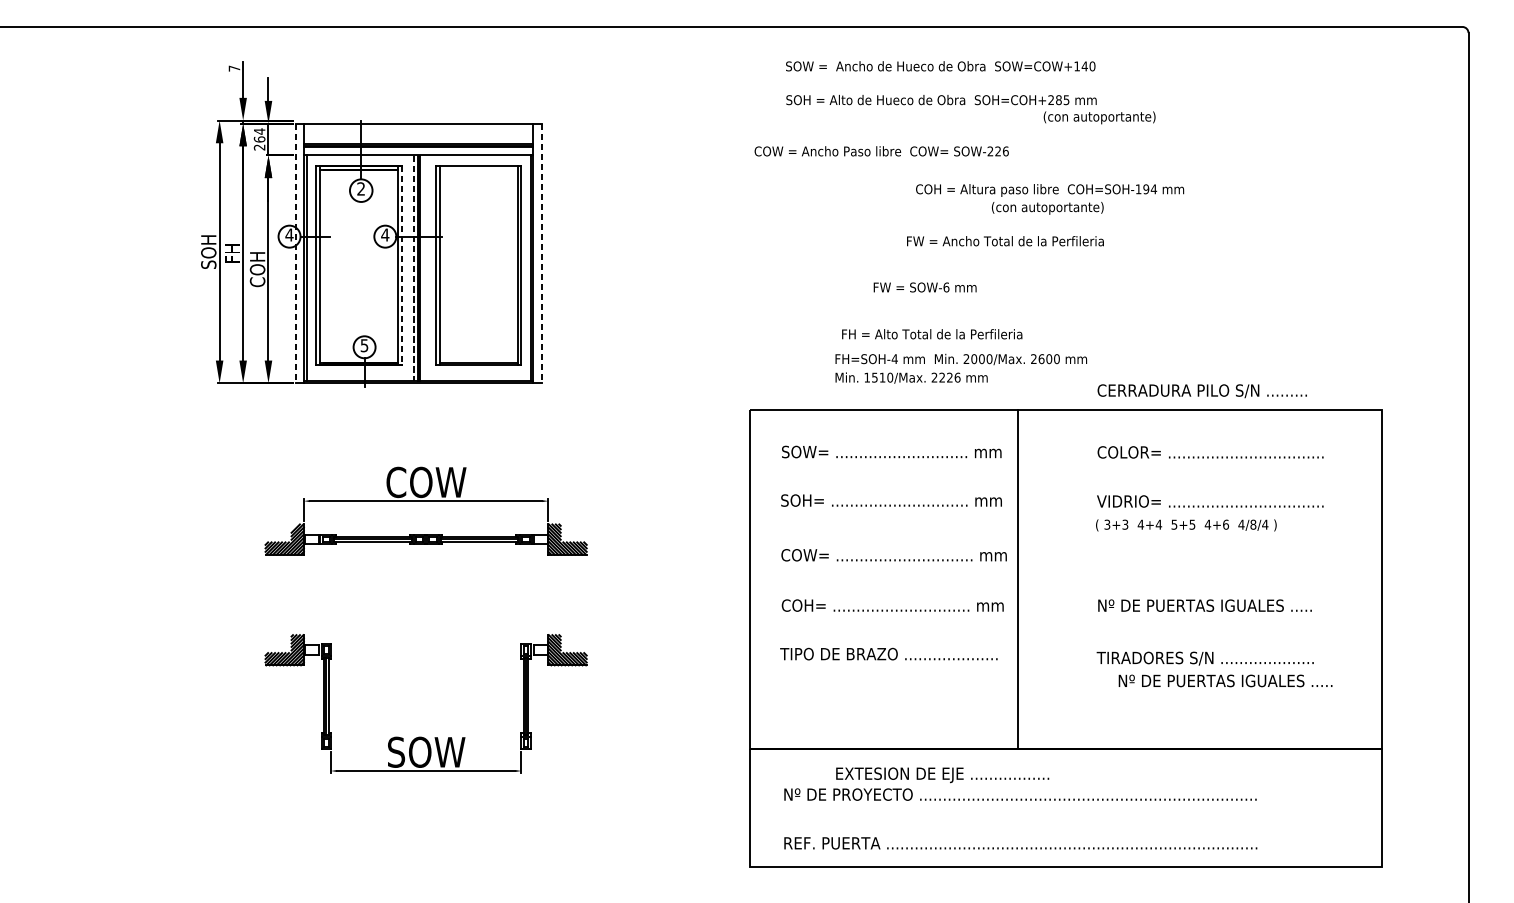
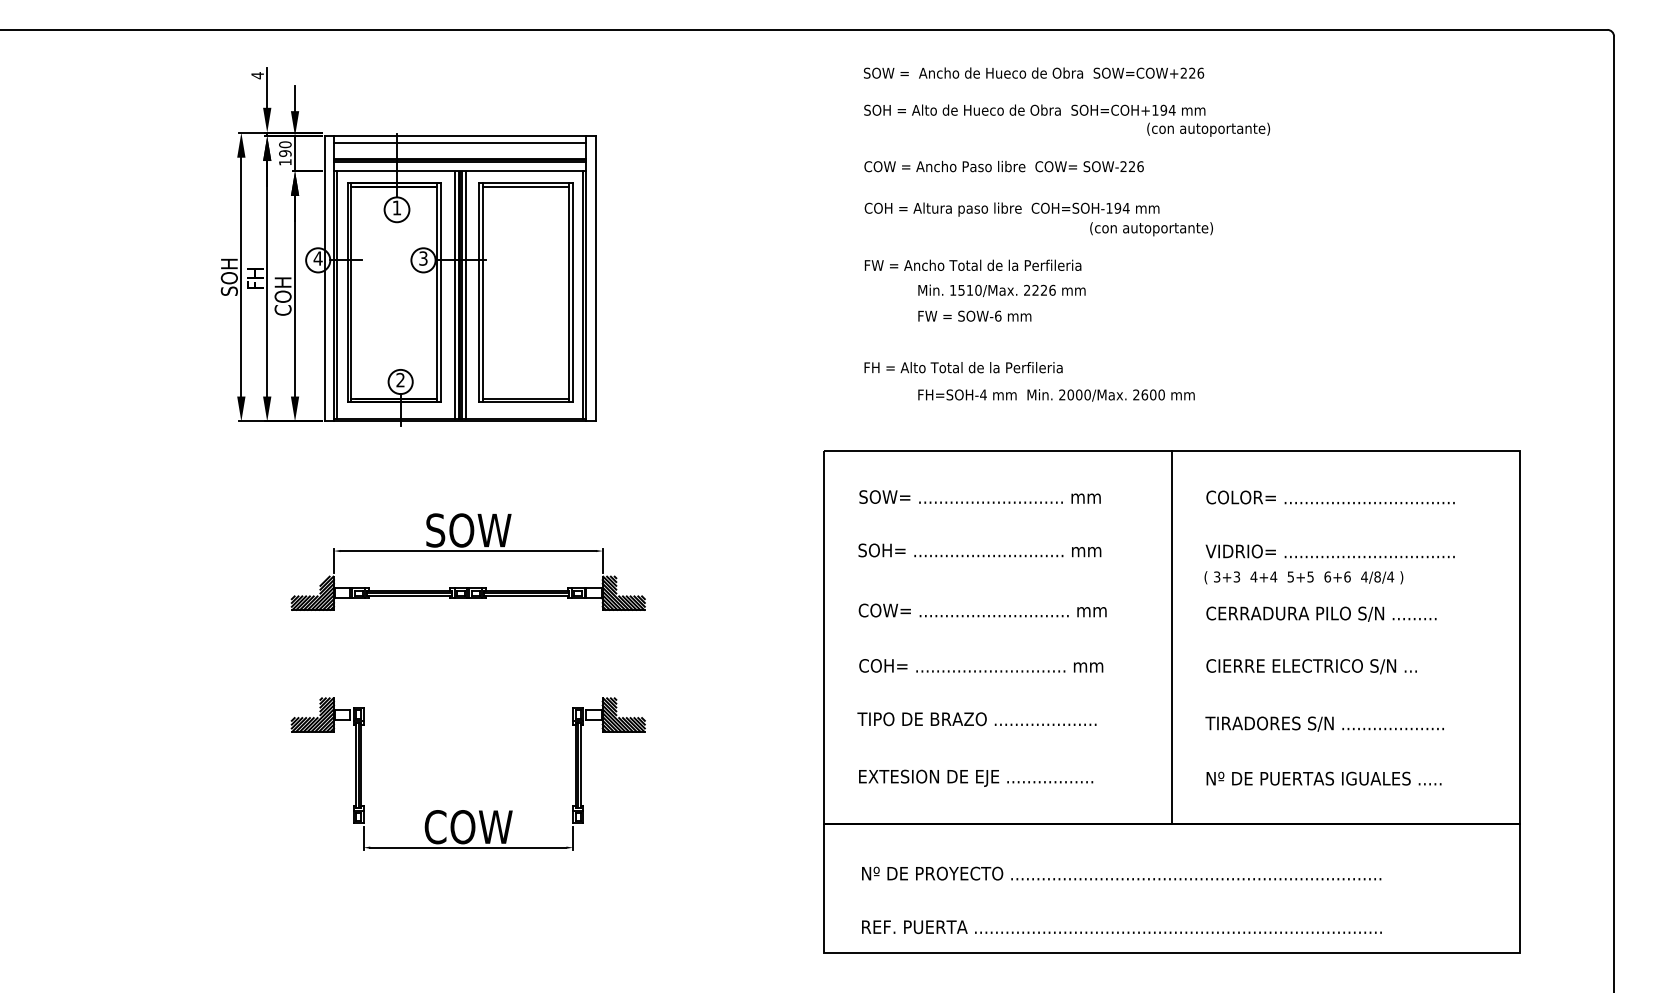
text: (1084, 65) -> (1192, 72), SOW=COW+140 -> SOW=COW+226
text: (234, 68) -> (257, 75), 7 -> 4
text: (1058, 99) -> (1163, 109), SOH=COH+285 -> SOH=COH+194
line: (419, 129) -> (460, 142), added
text: (259, 139) -> (285, 153), 264 -> 190
text: (881, 151) -> (1003, 166), moved
line: (479, 169) -> (526, 186), added
text: (360, 188) -> (396, 207), 2 -> 1
text: (1049, 190) -> (1011, 209), moved
text: (384, 234) -> (422, 258), 4 -> 3
text: (1004, 240) -> (972, 264), moved
line: (295, 253) -> (324, 278), dashed -> solid
line: (541, 253) -> (595, 278), dashed -> solid
line: (401, 265) -> (441, 292), dashed -> solid
line: (413, 268) -> (454, 295), dashed -> solid
line: (423, 268) -> (465, 295), added
text: (924, 286) -> (974, 315), moved
text: (932, 334) -> (963, 367), moved
text: (364, 345) -> (400, 379), 5 -> 2
text: (911, 377) -> (1001, 290), moved
text: (1202, 390) -> (1321, 613), moved
text: (426, 482) -> (468, 530), COW -> SOW
text: (1207, 524) -> (1327, 576), 4+6 -> 6+6
line: (1017, 579) -> (1171, 637), moved
text: (1204, 606) -> (1323, 666), Nº DE PUERTAS IGUALES ..... -> CIERRE ELECTRICO S/N ...
text: (1225, 680) -> (1323, 778), moved
text: (426, 752) -> (468, 827), SOW -> COW
text: (943, 774) -> (976, 777), moved

